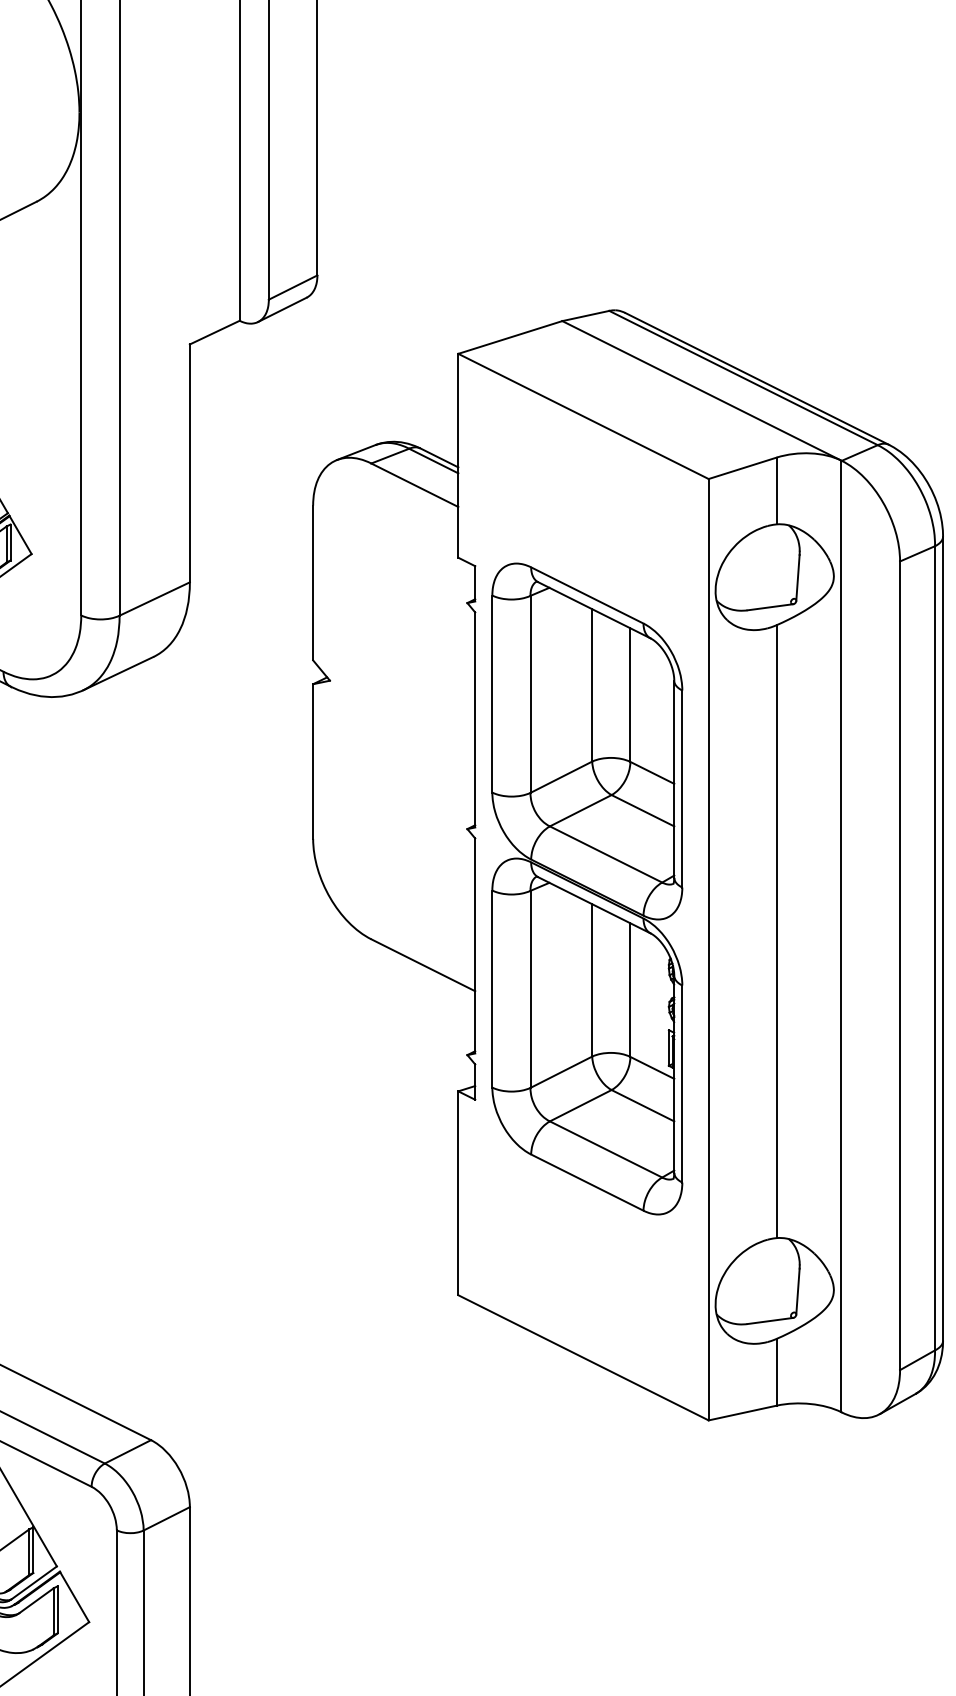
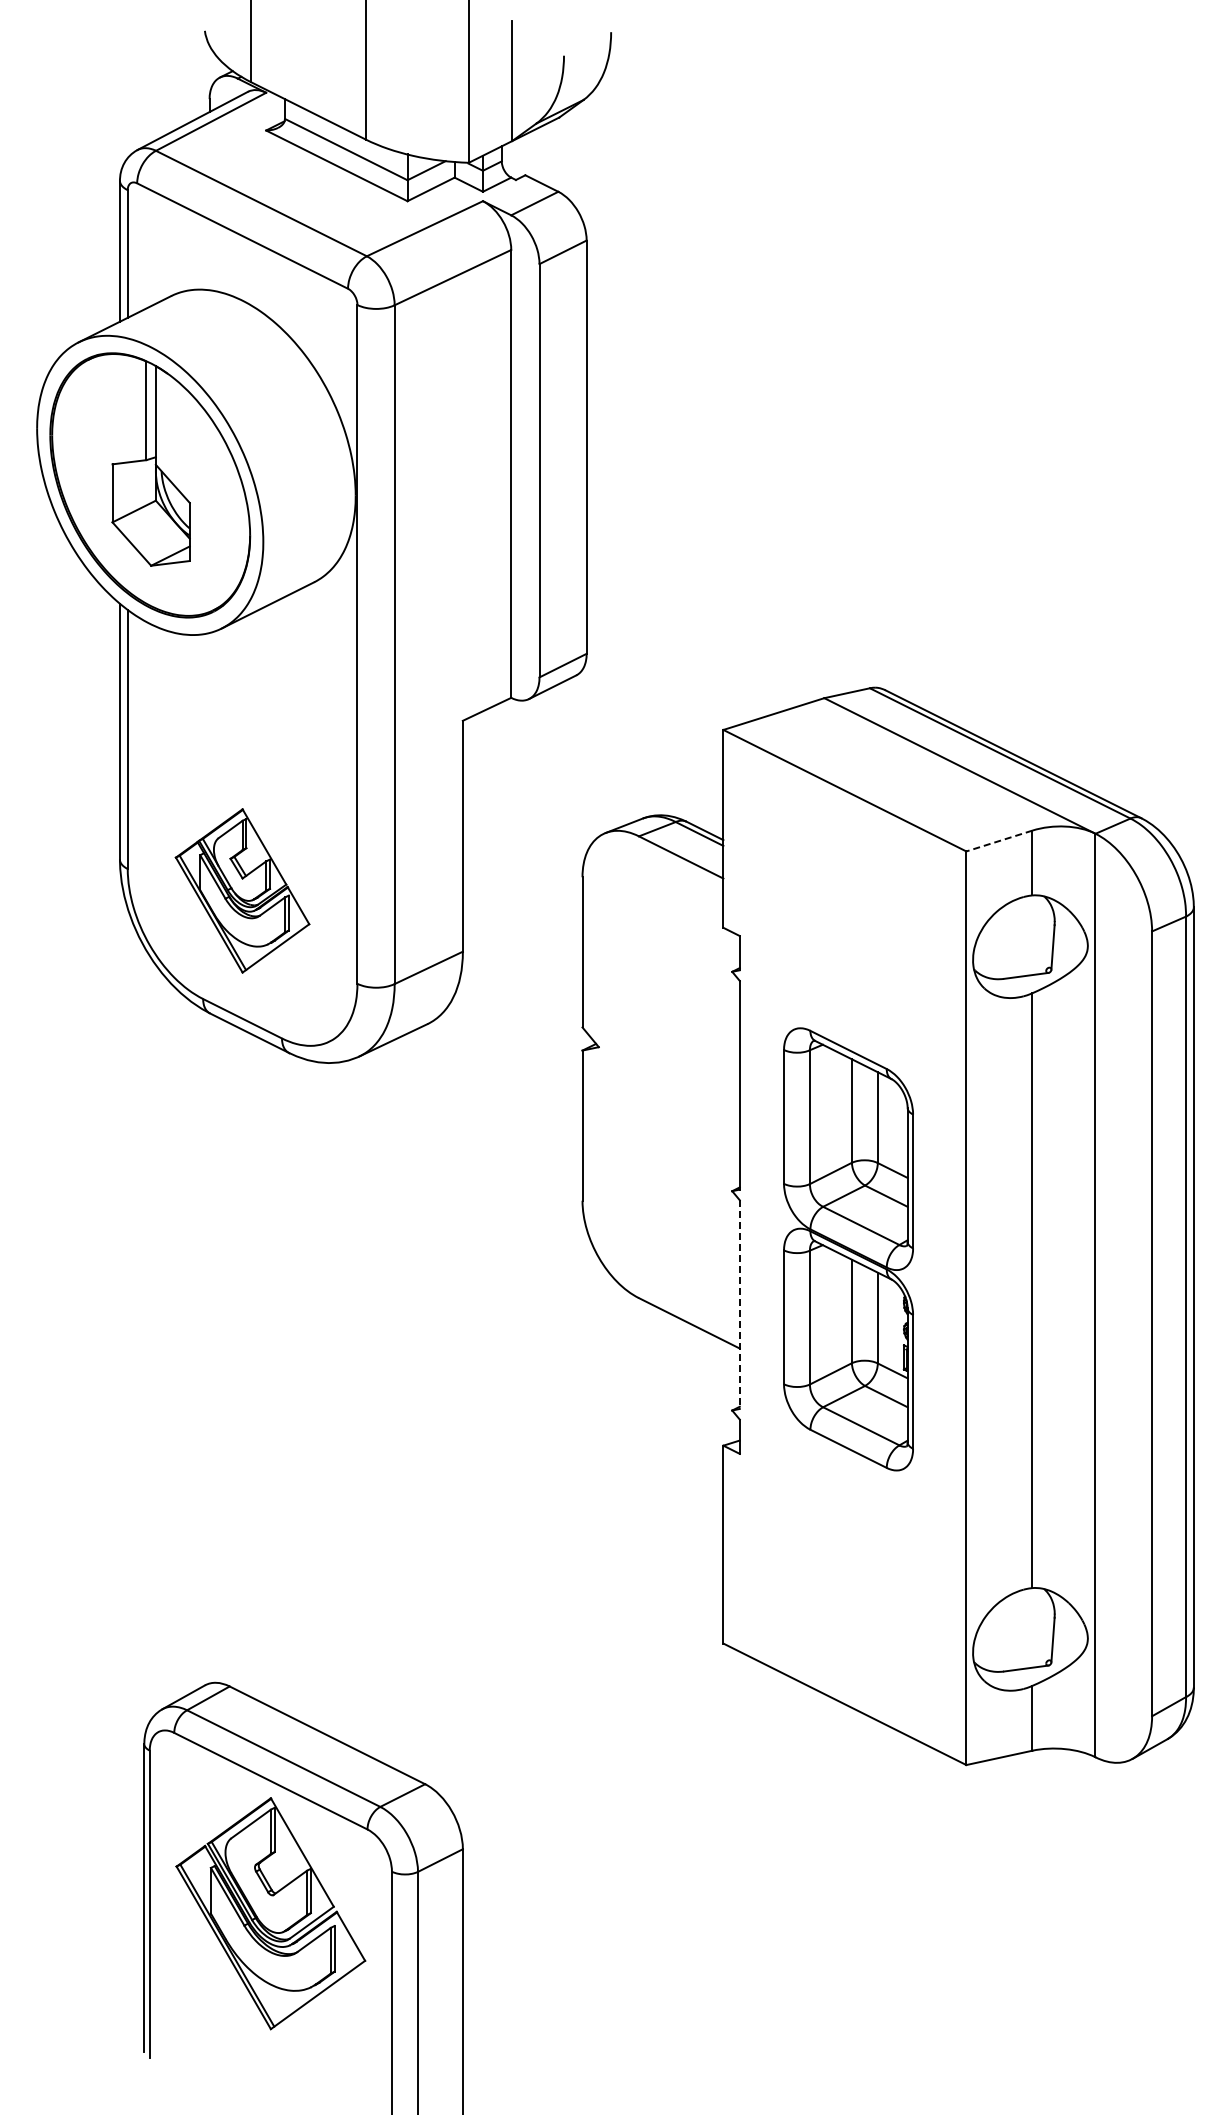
line: (742, 468) -> (999, 841), solid -> dashed
part: (587, 889) -> (848, 1249), size x0.7
line: (474, 946) -> (739, 1305), solid -> dashed

